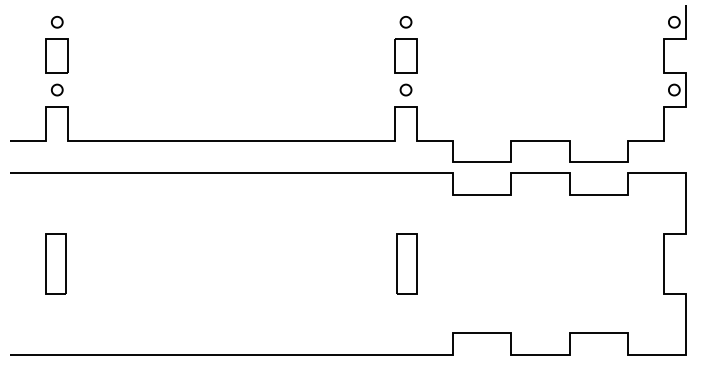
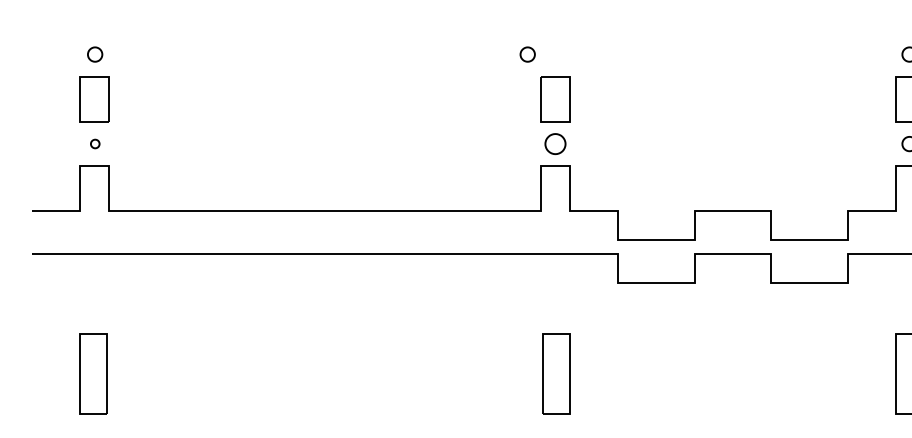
part: (405, 22) -> (527, 54), moved
part: (57, 89) -> (95, 143), size x0.6
part: (405, 89) -> (554, 143), size x1.4

